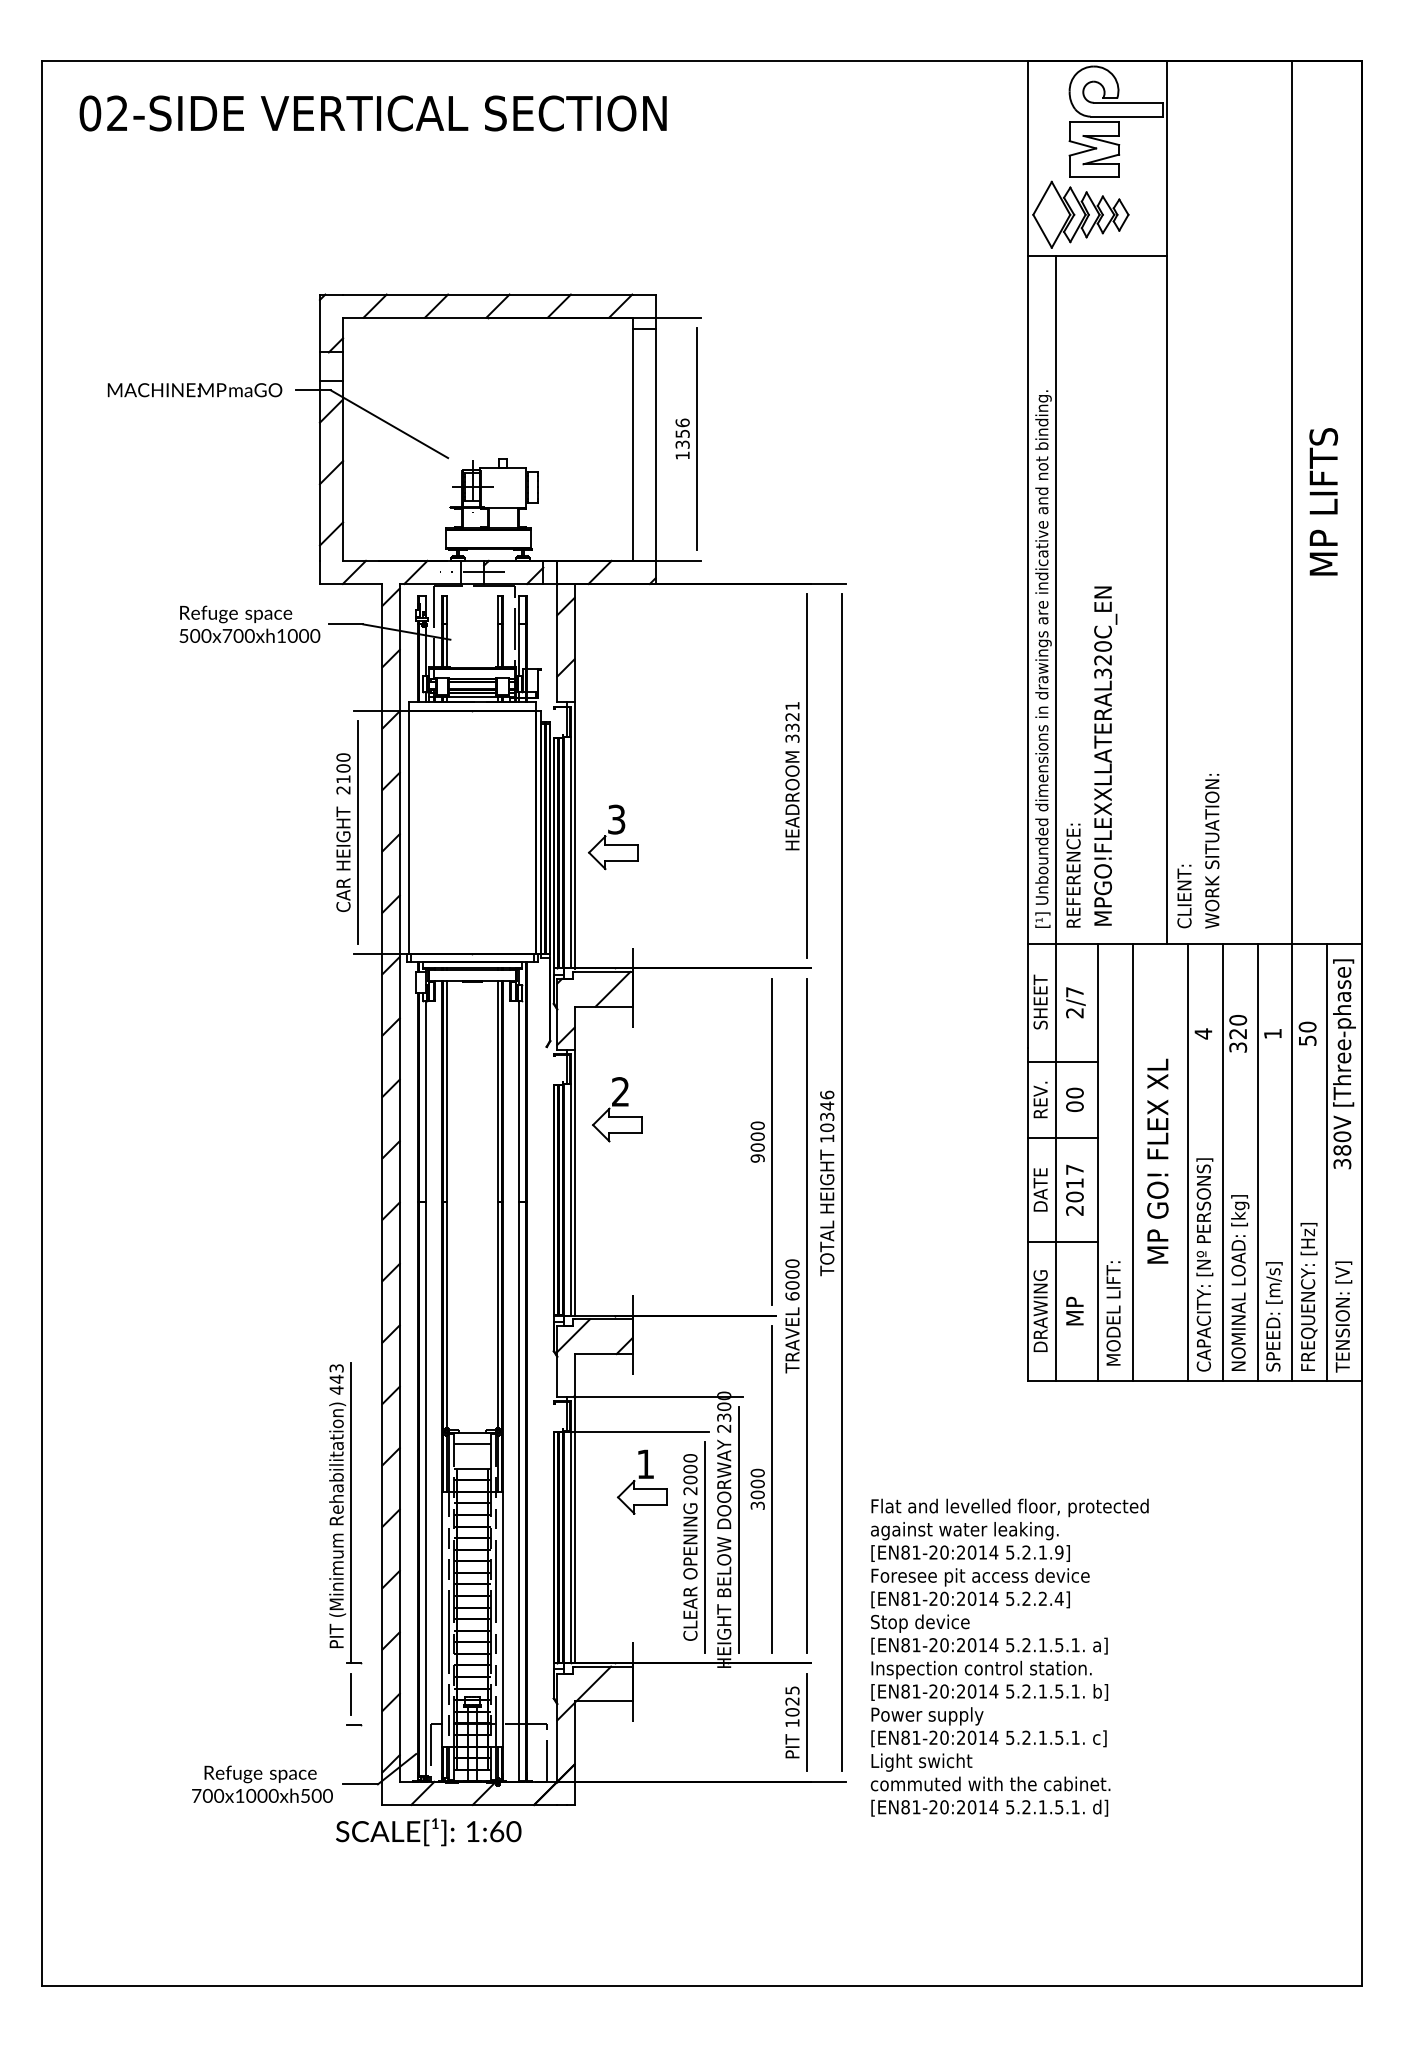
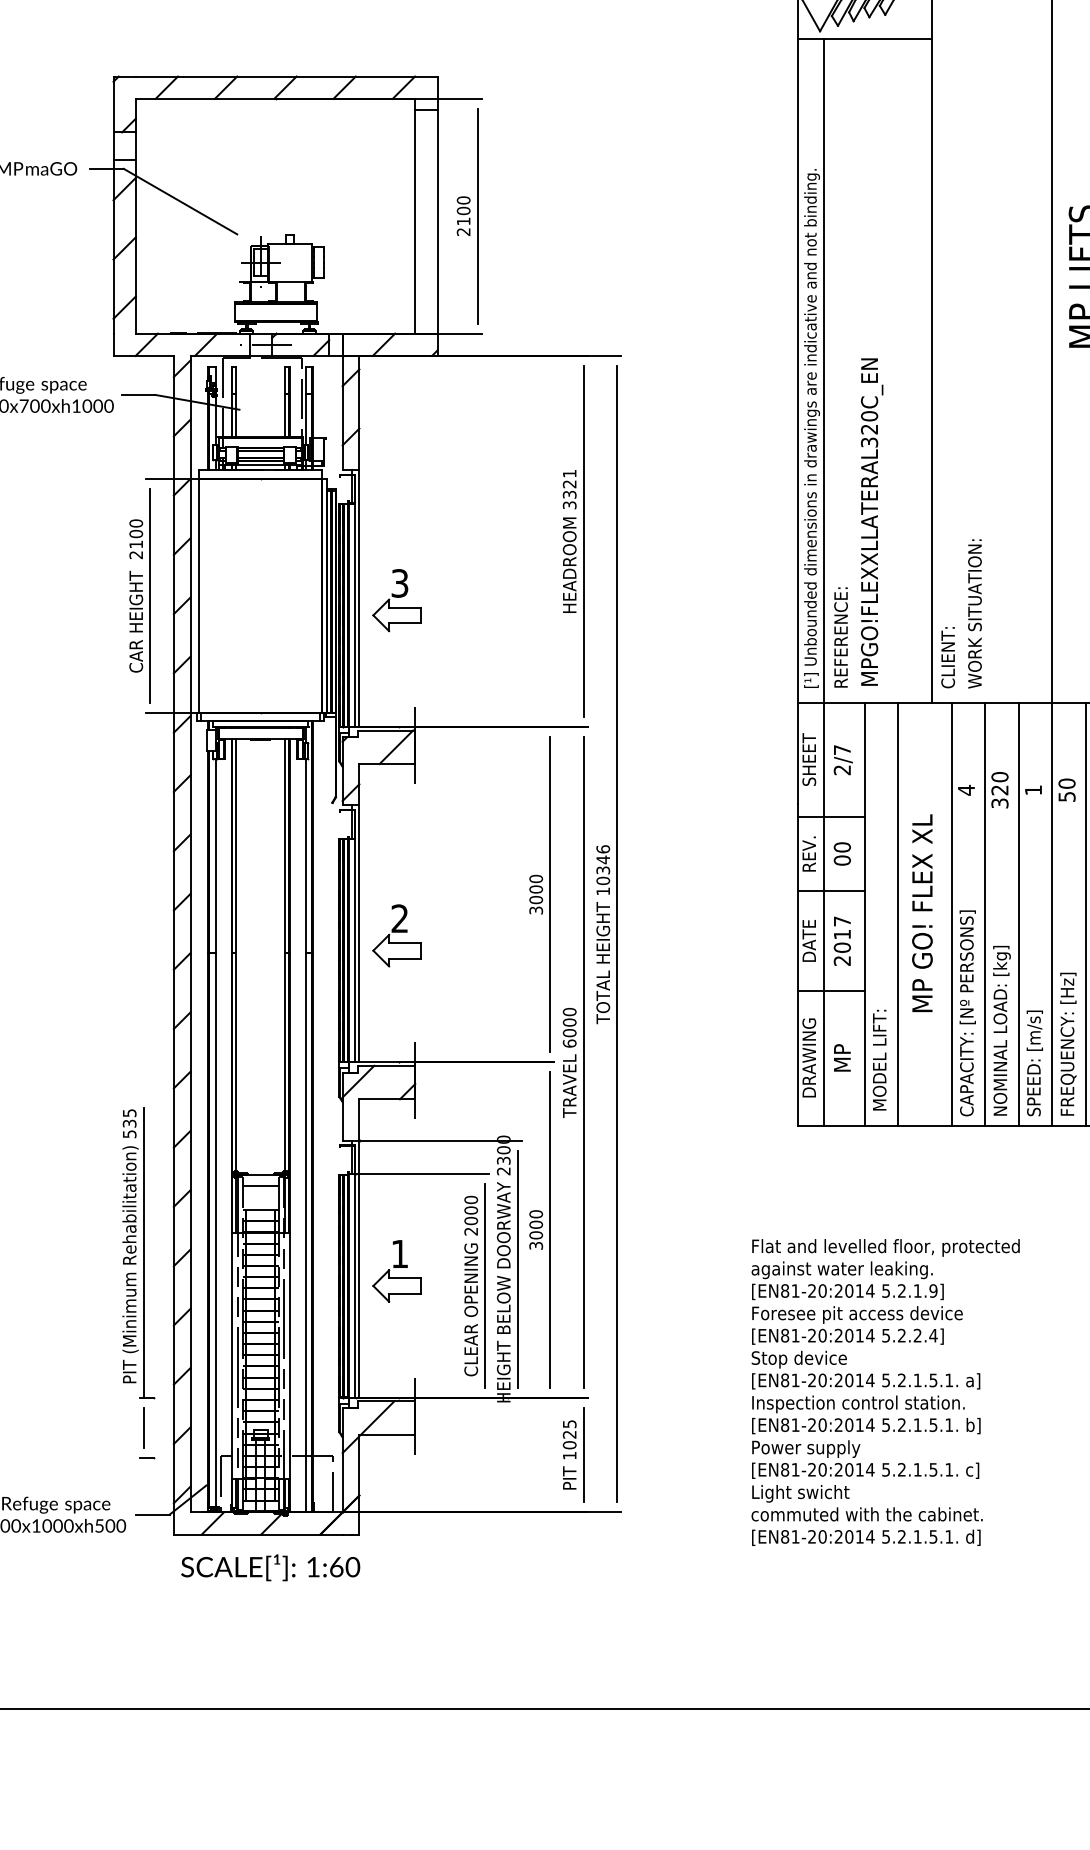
text: (682, 438) -> (463, 215), 1356 -> 2100
part: (617, 1109) -> (396, 935), moved
text: (757, 1158) -> (535, 910), 9000 -> 3000
text: (336, 1379) -> (129, 1123), 443 -> 535
part: (642, 1481) -> (396, 1270), moved
text: (1009, 1657) -> (885, 1392), moved
text: (428, 1832) -> (270, 1568), moved

